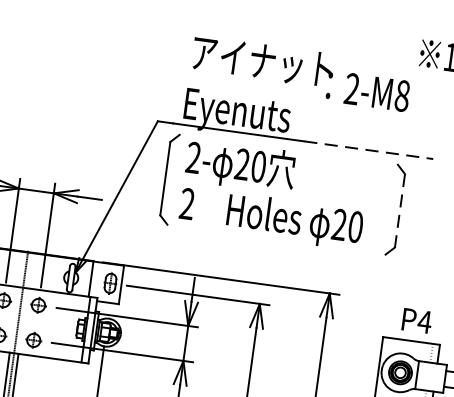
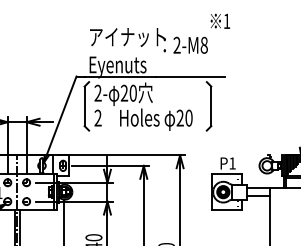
line: (369, 150) -> (190, 76), dashed -> solid
line: (400, 211) -> (211, 106), dashed -> solid
text: (424, 322) -> (232, 163), P4 -> P1

